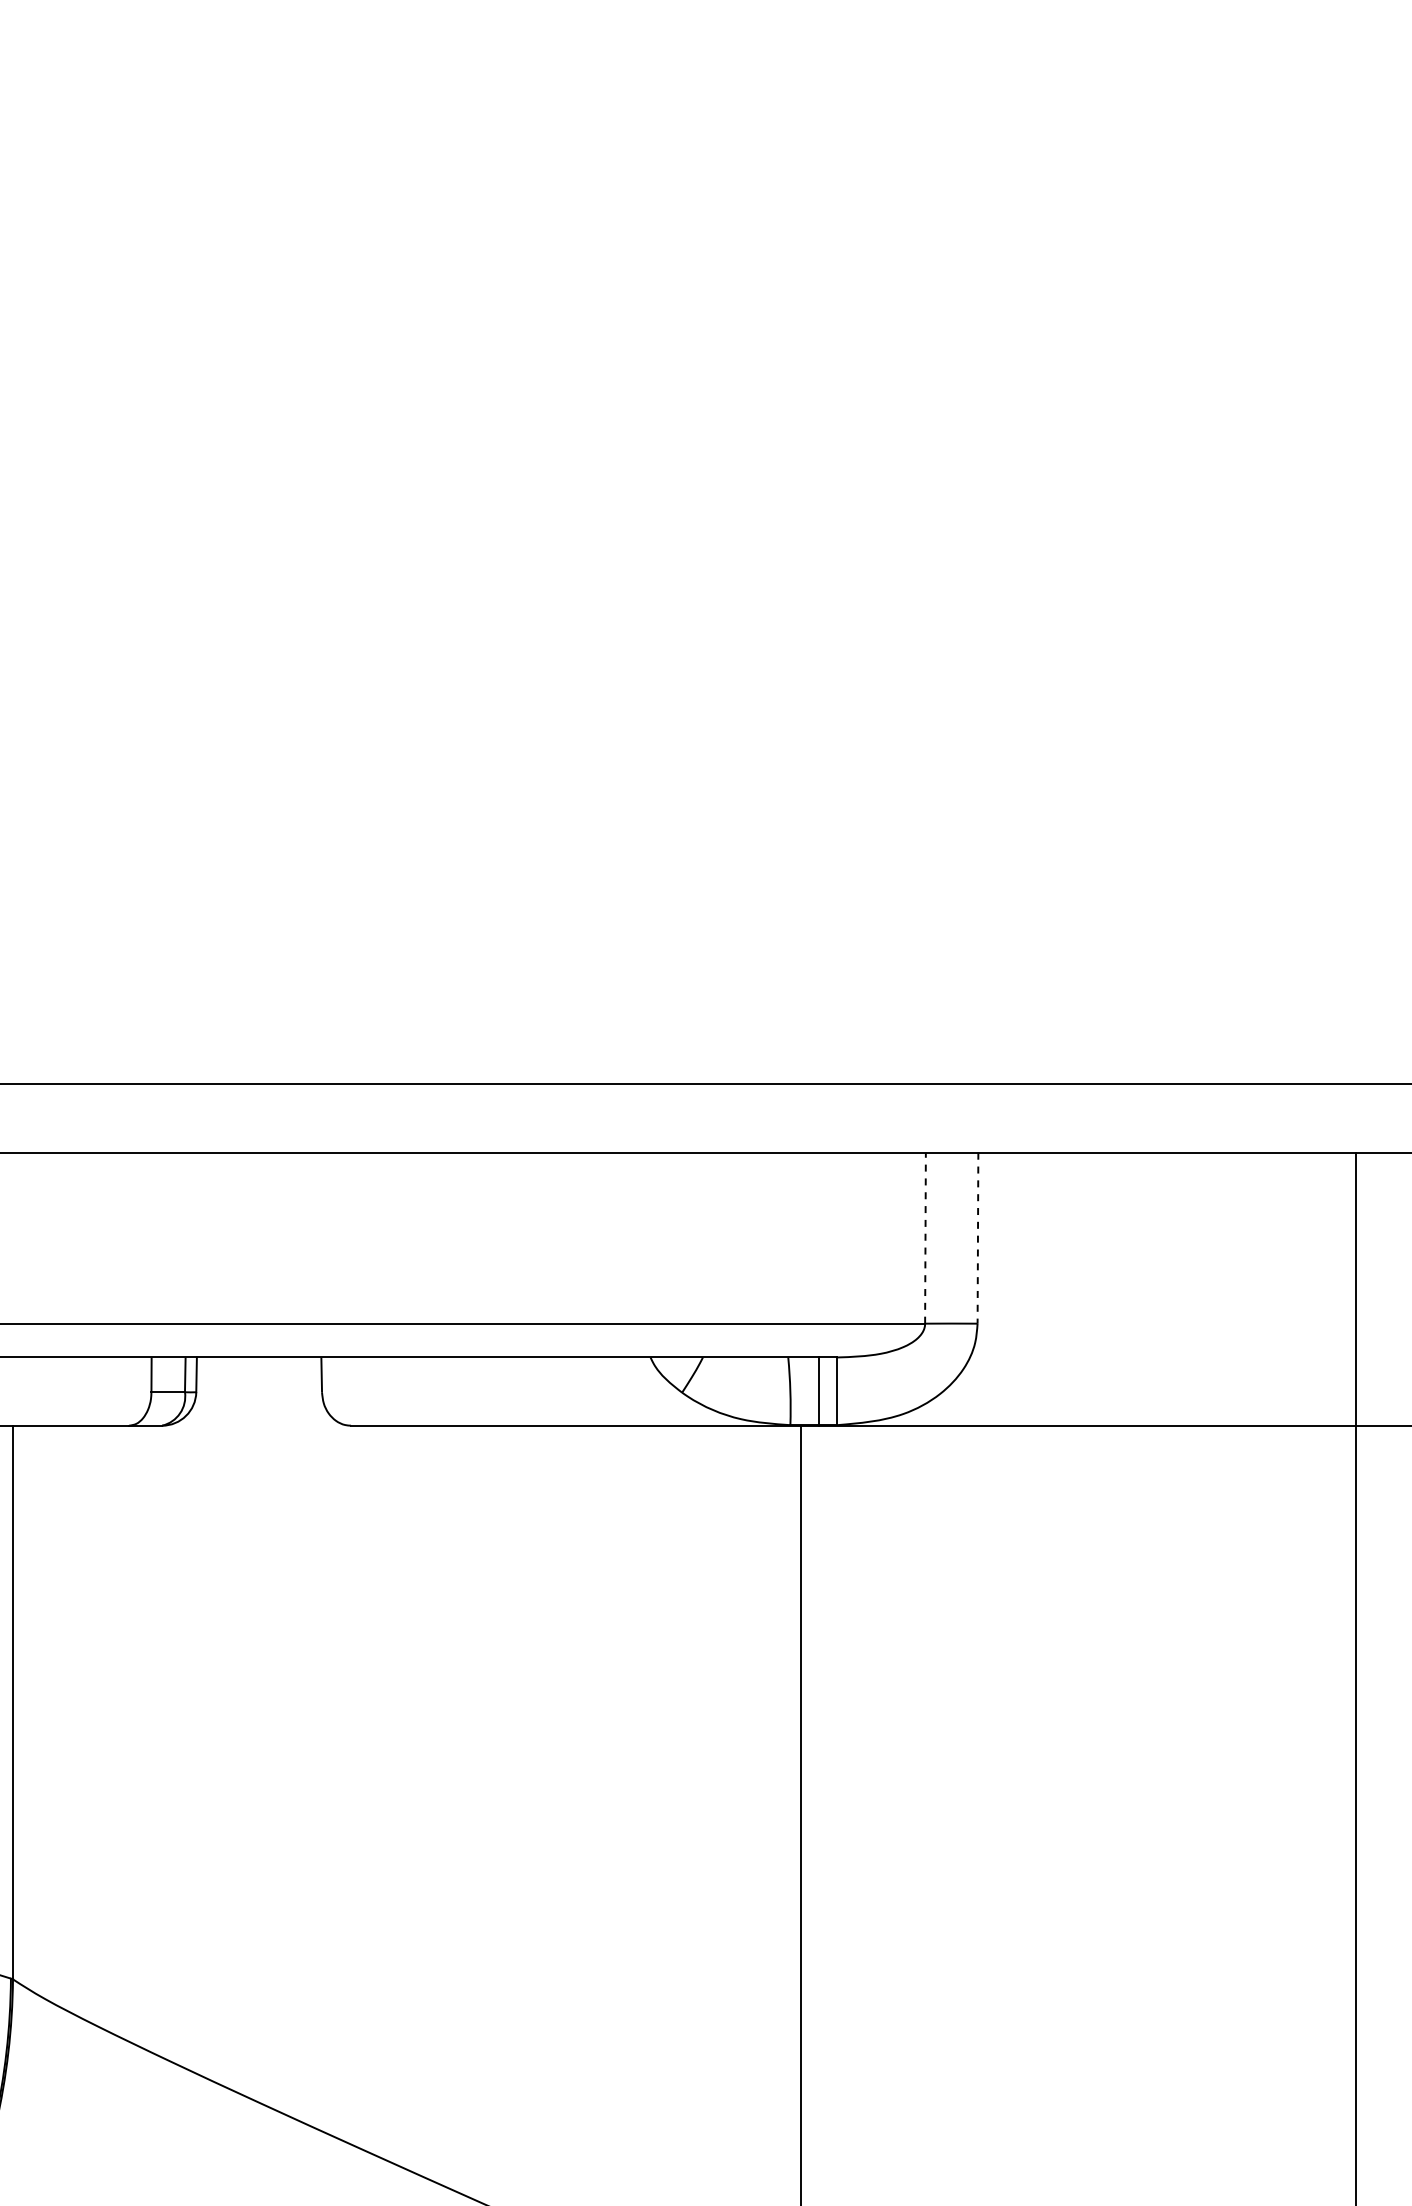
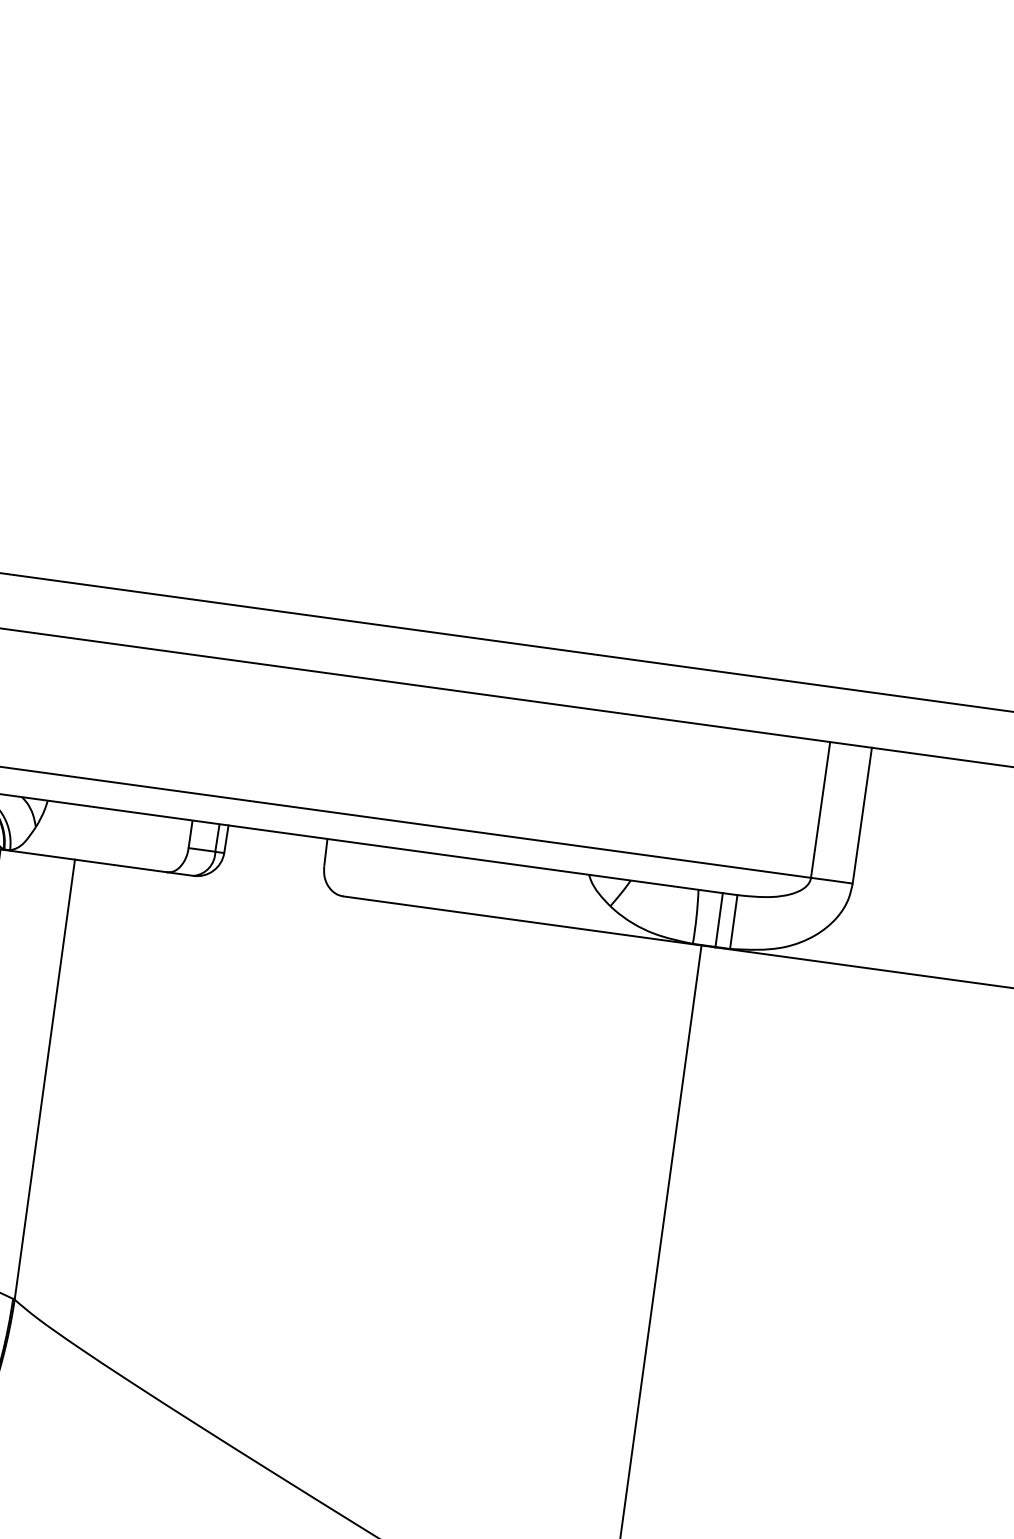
line: (925, 1237) -> (820, 809), dashed -> solid
line: (977, 1238) -> (861, 815), dashed -> solid

